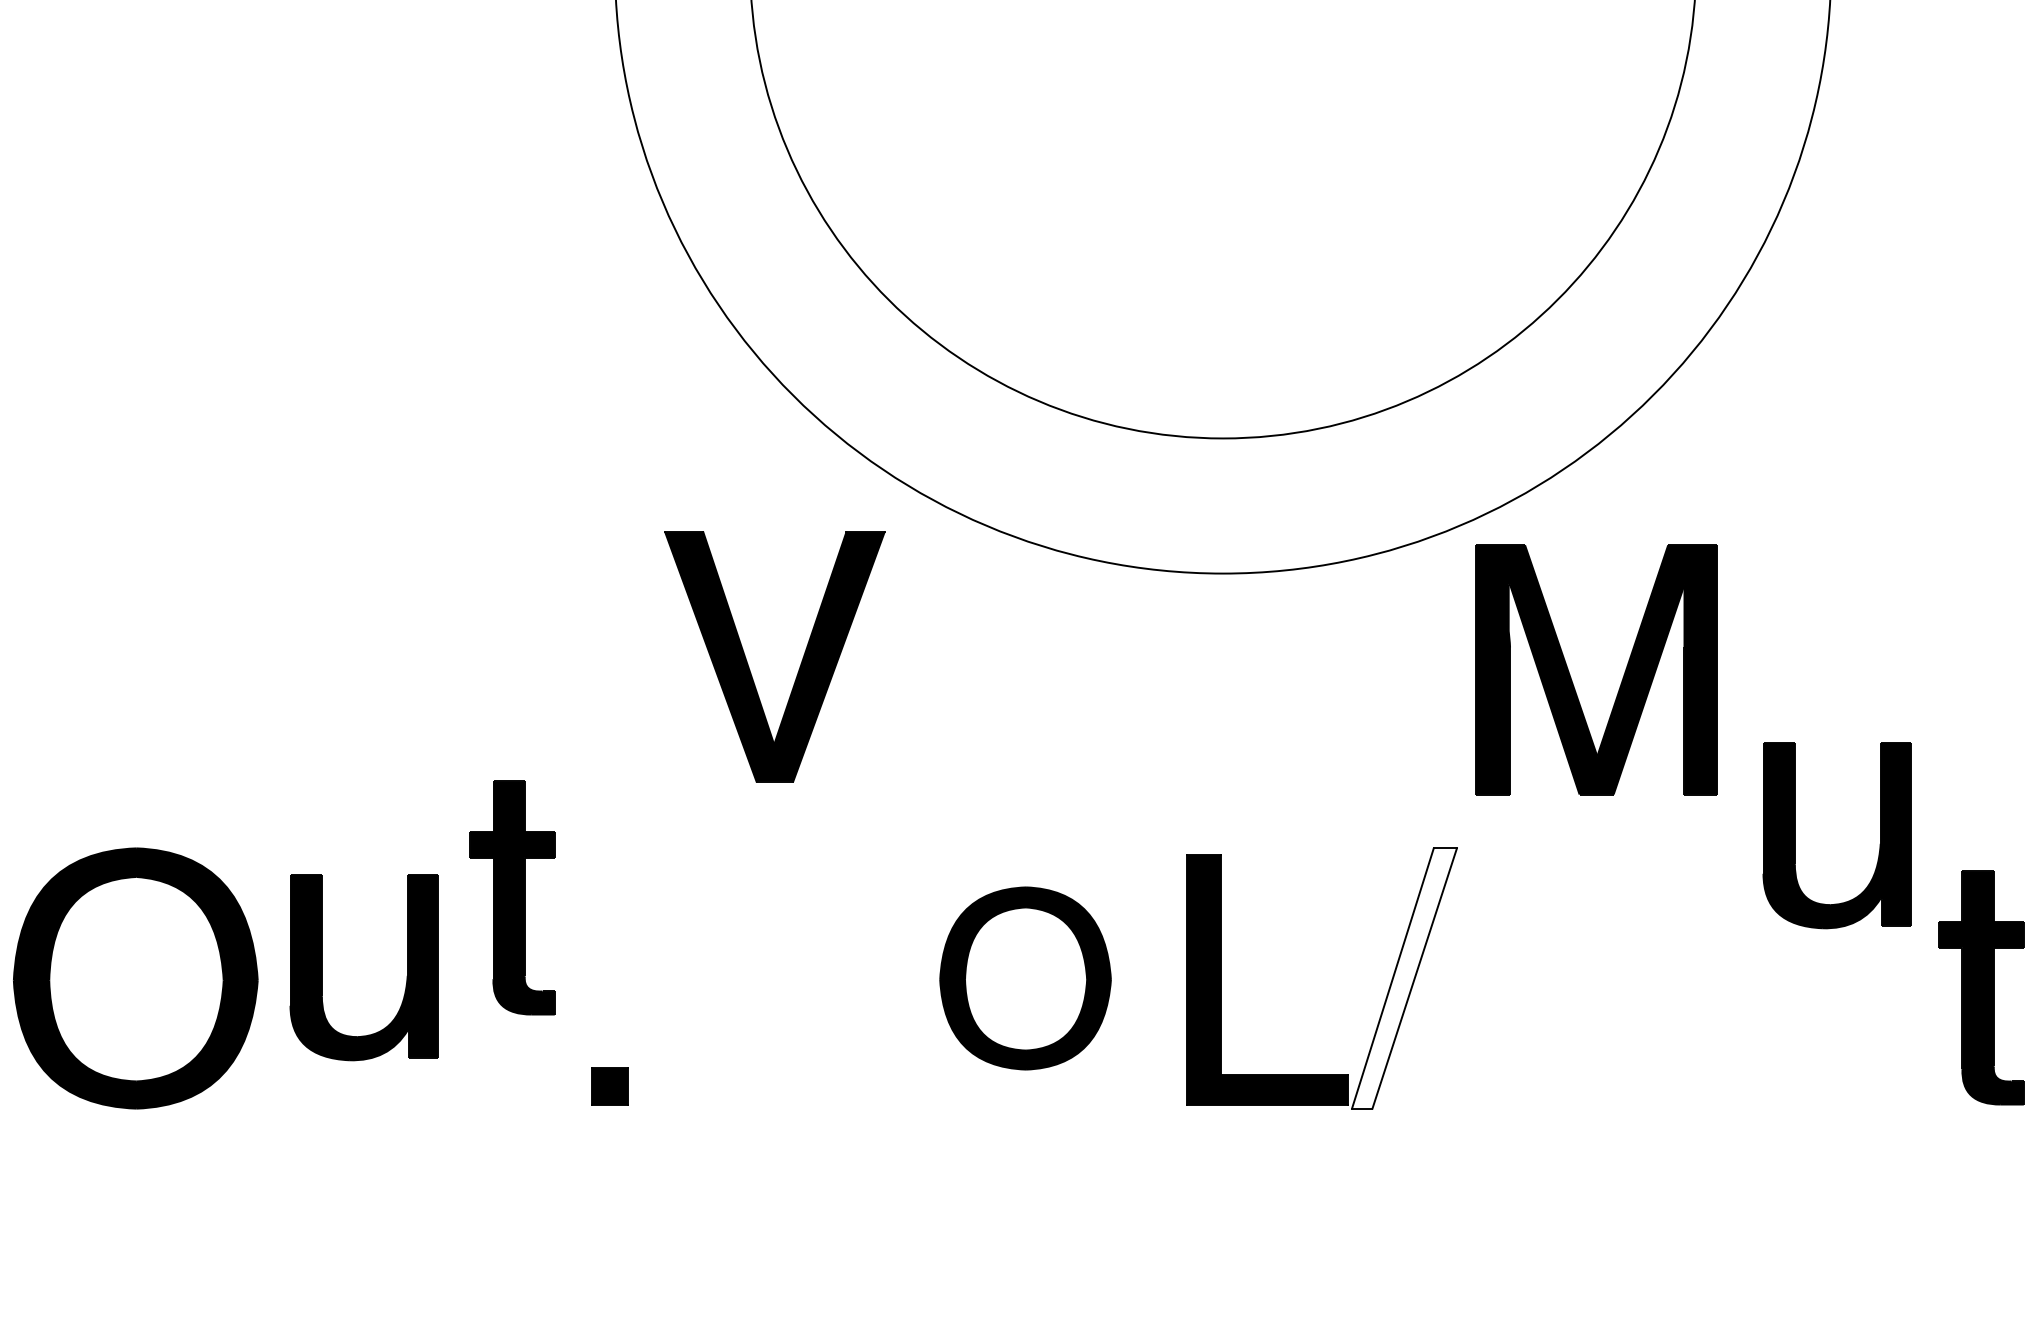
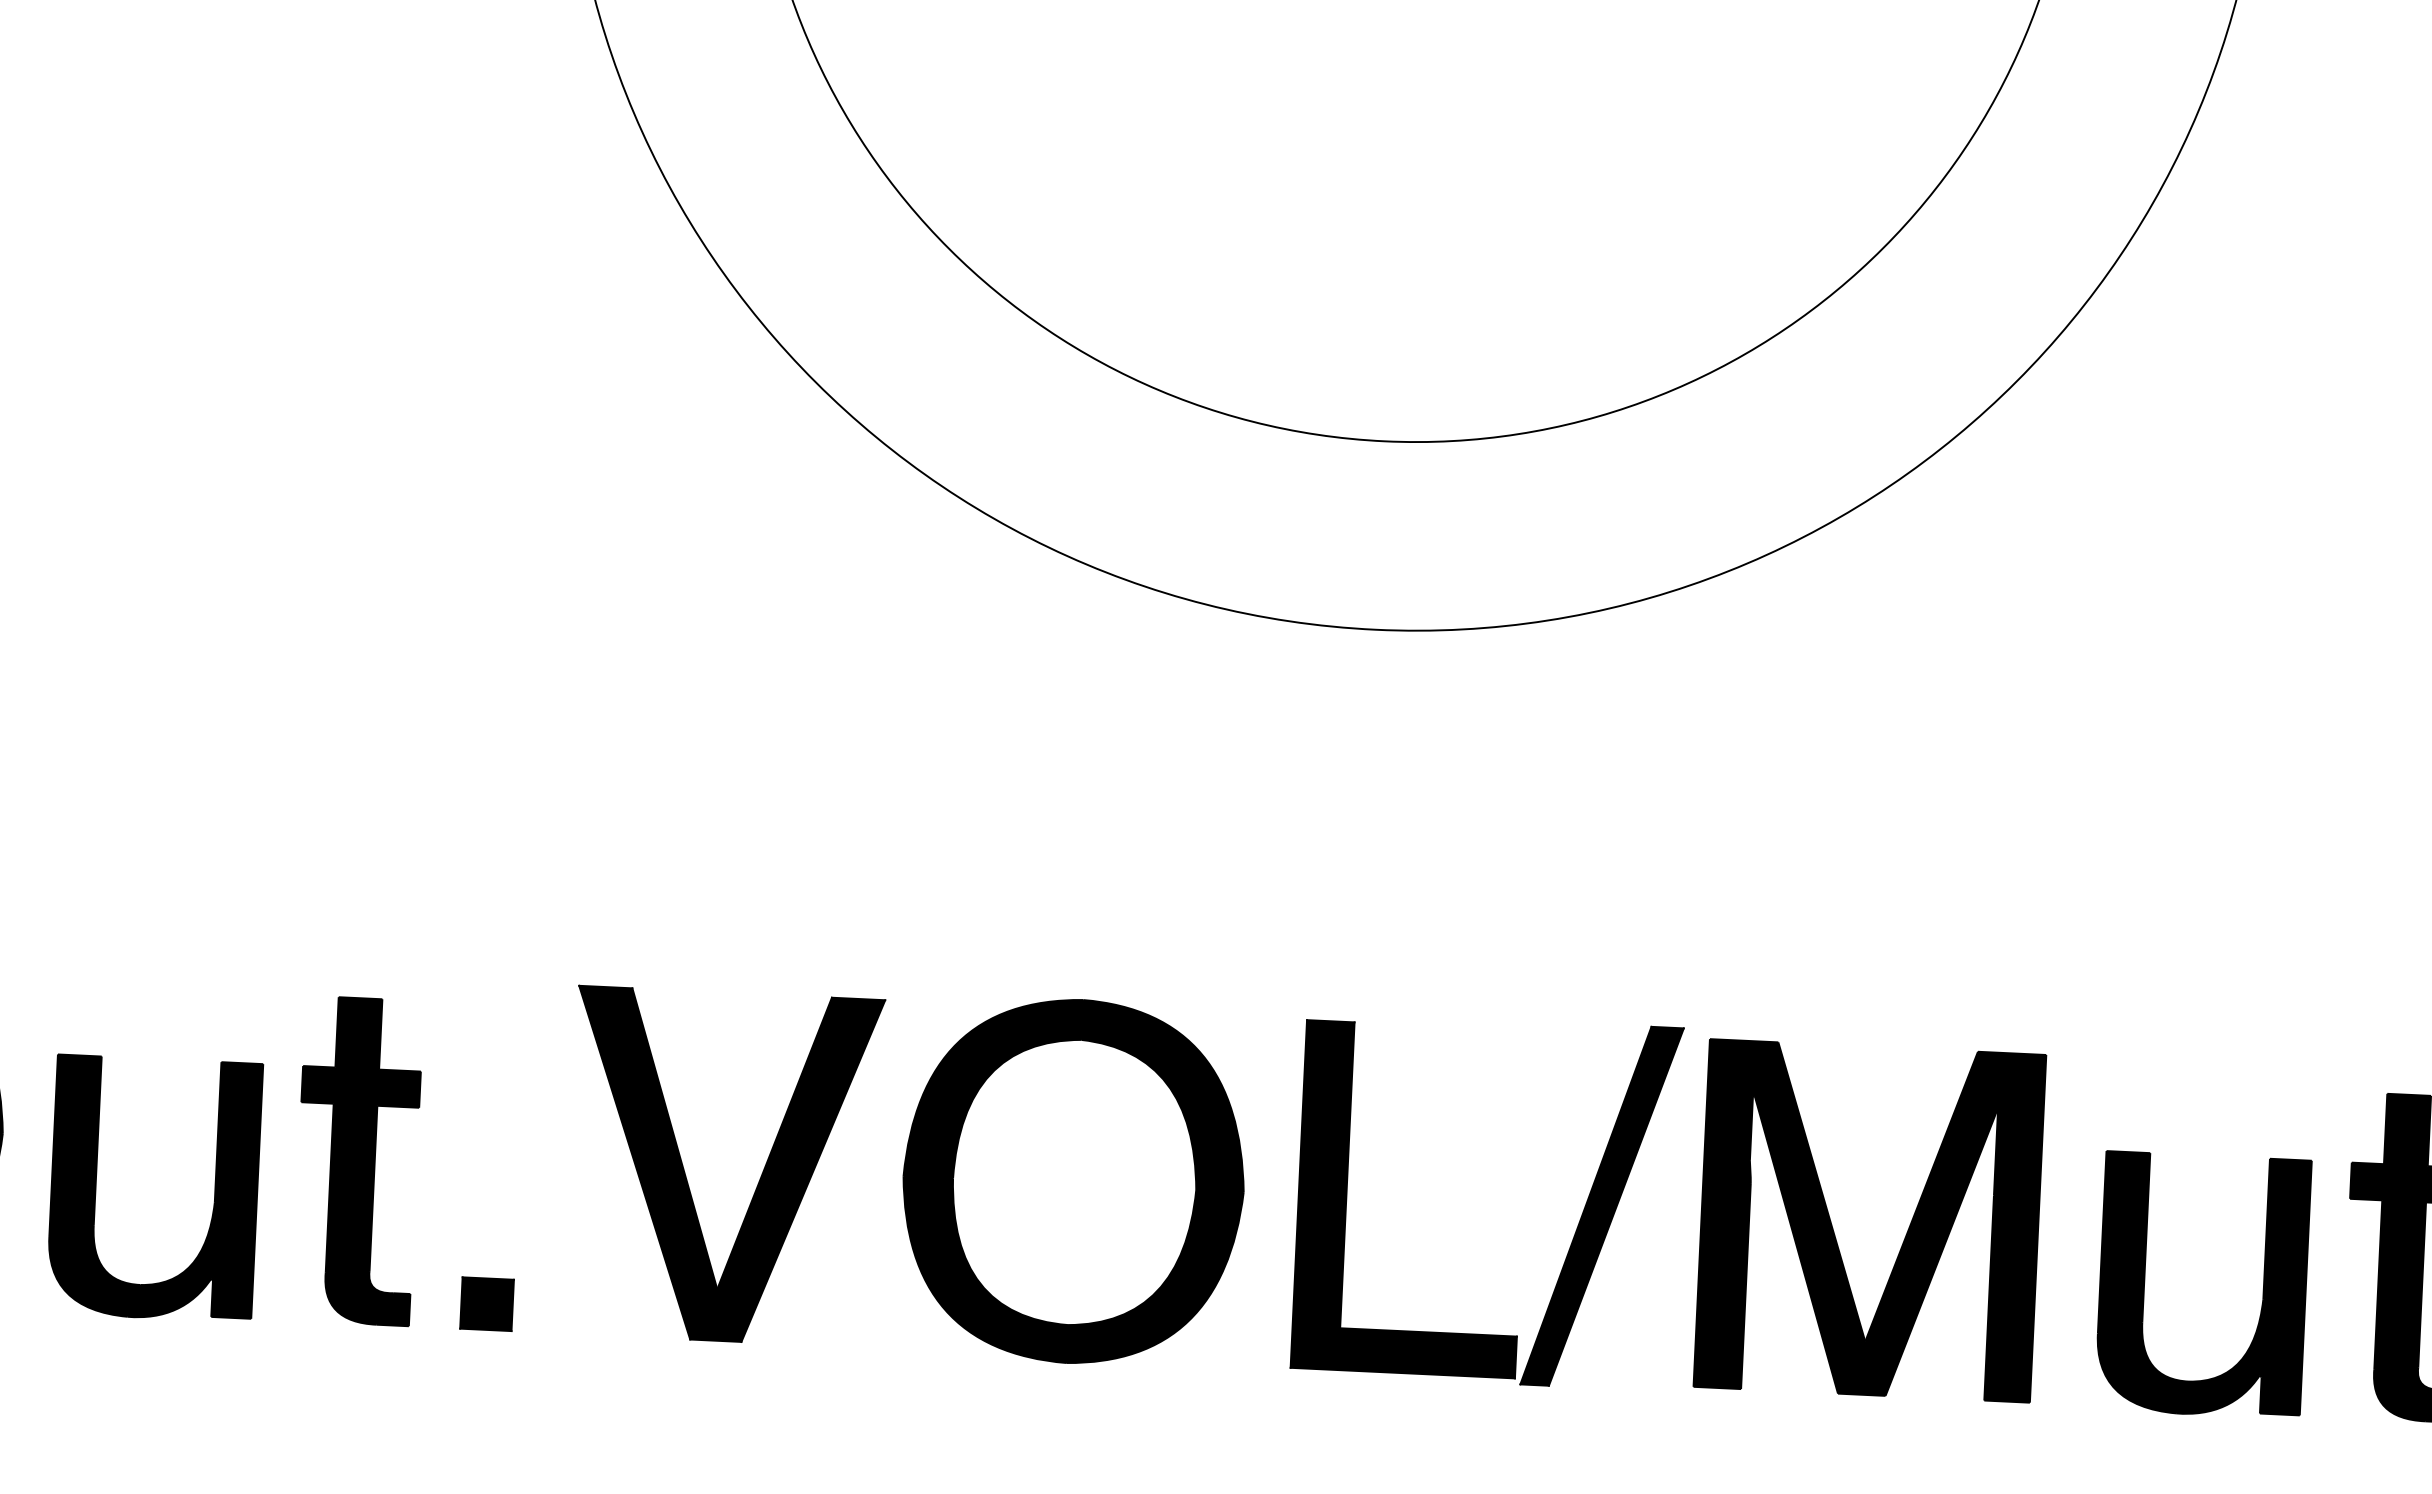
part: (748, 663) -> (686, 1174), moved
part: (1571, 677) -> (1834, 1229), moved
part: (1795, 835) -> (2145, 1282), moved
part: (512, 897) -> (357, 1160), moved
part: (322, 967) -> (96, 1185), moved
part: (1025, 978) -> (1073, 1181), size x1.43
fill: (1404, 978) -> (1602, 1206), added

